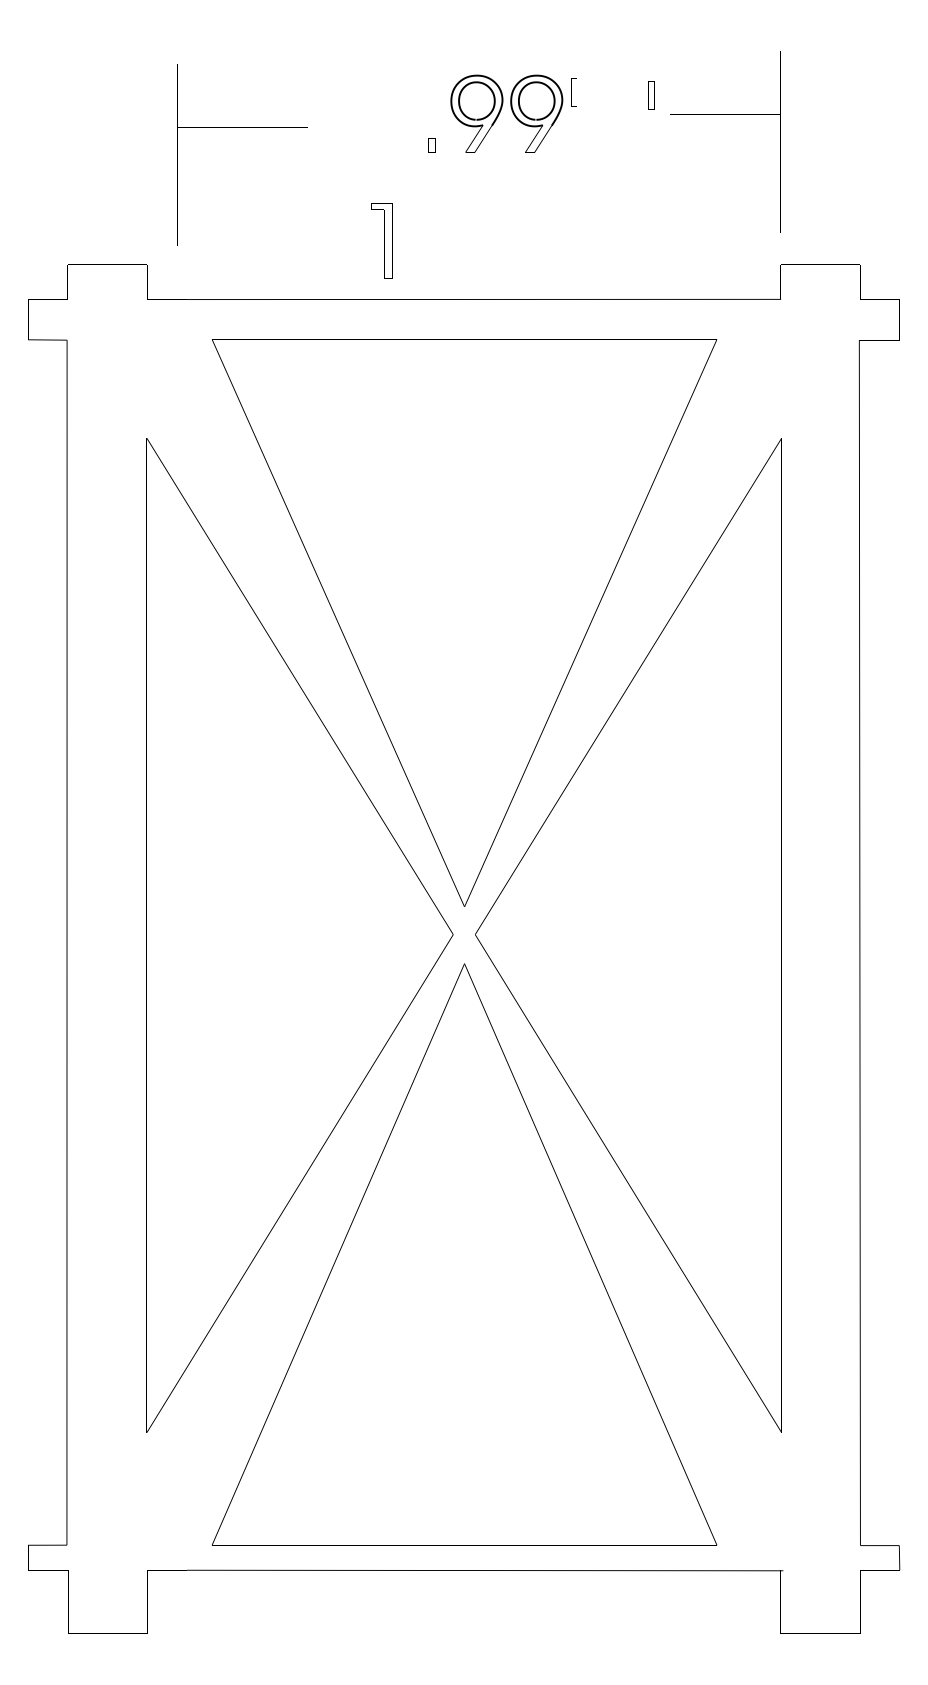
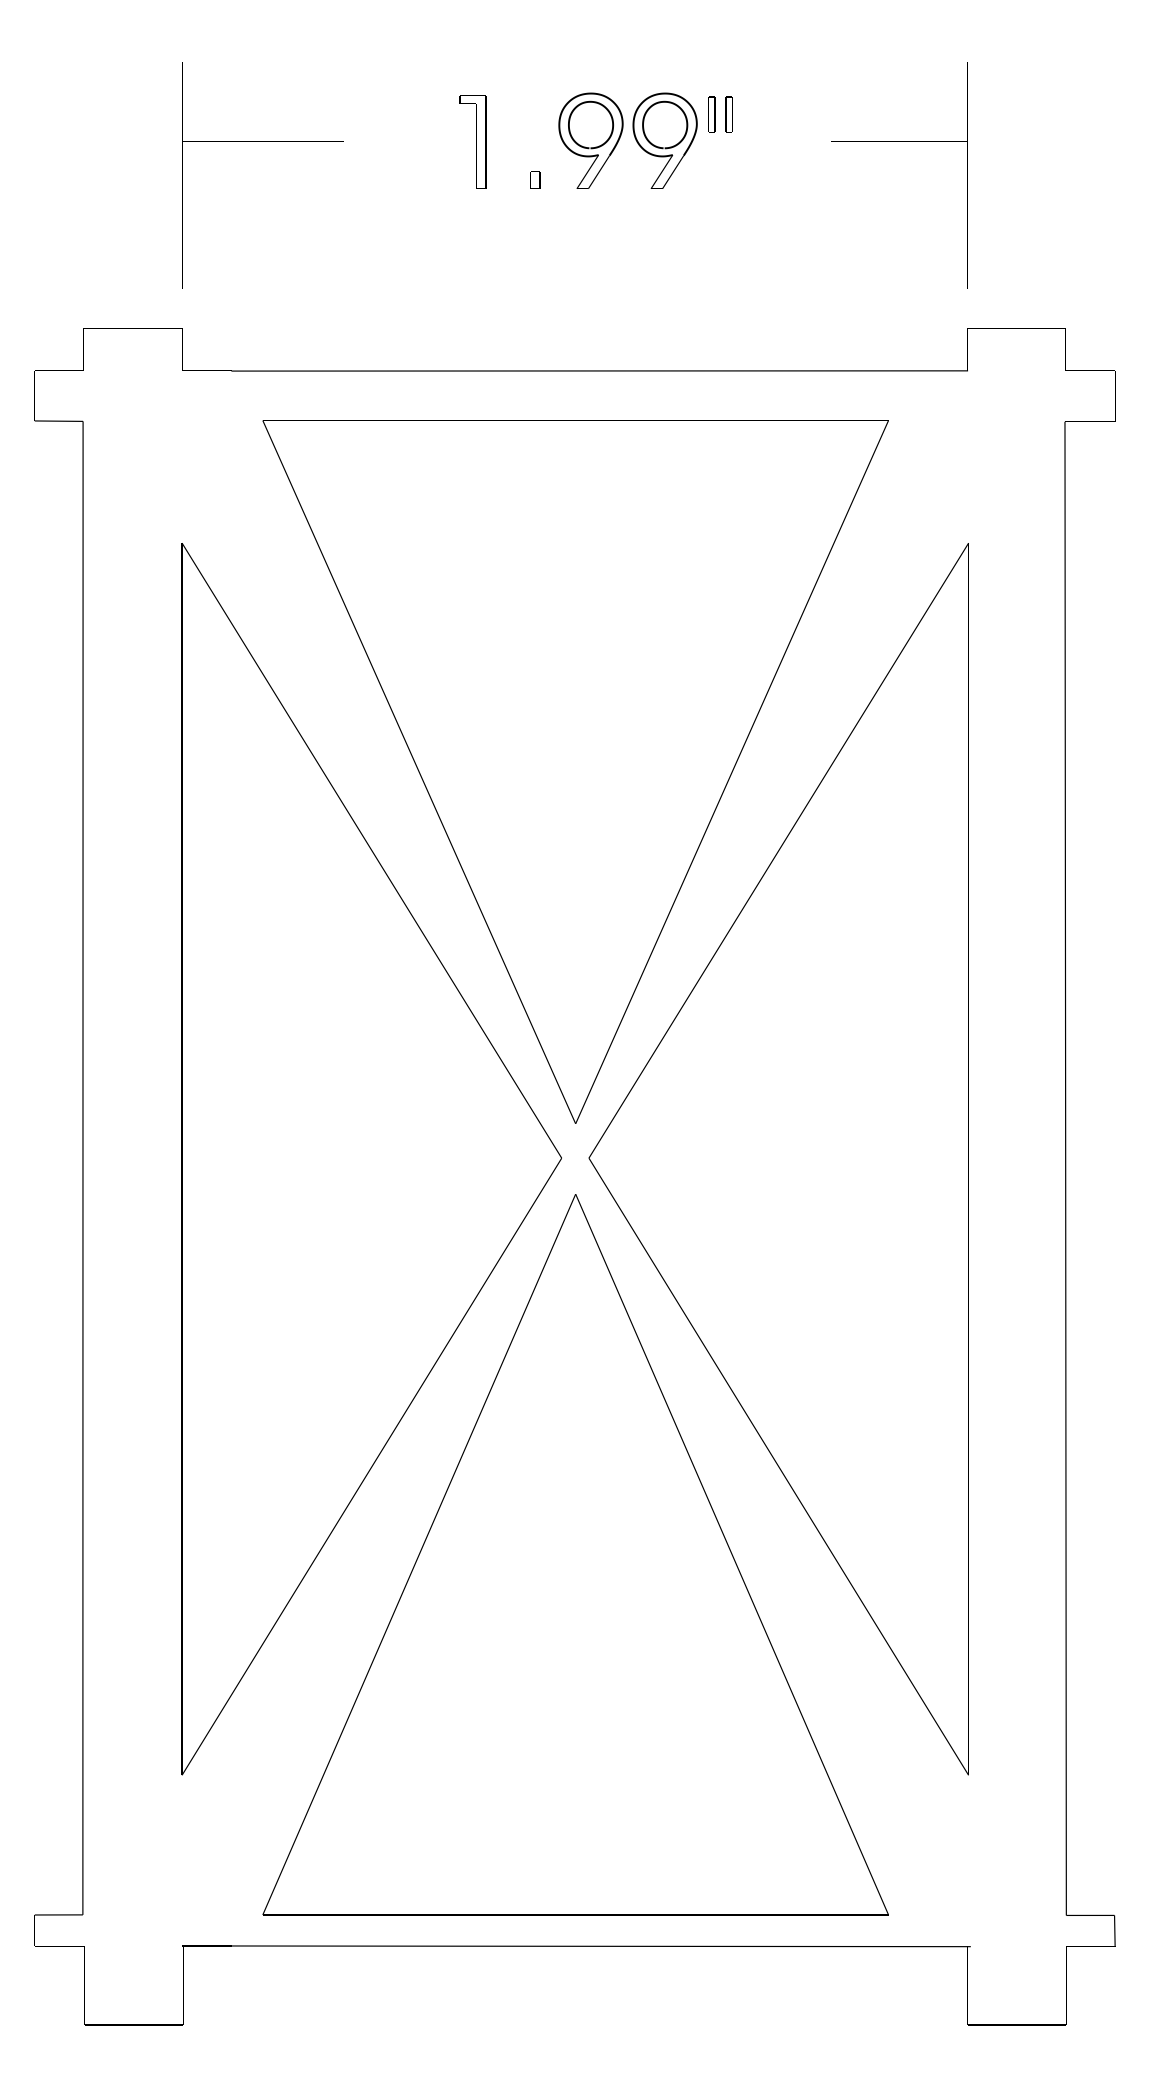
part: (651, 95) -> (729, 114), moved
part: (242, 127) -> (263, 141), moved
part: (381, 240) -> (472, 141), moved

